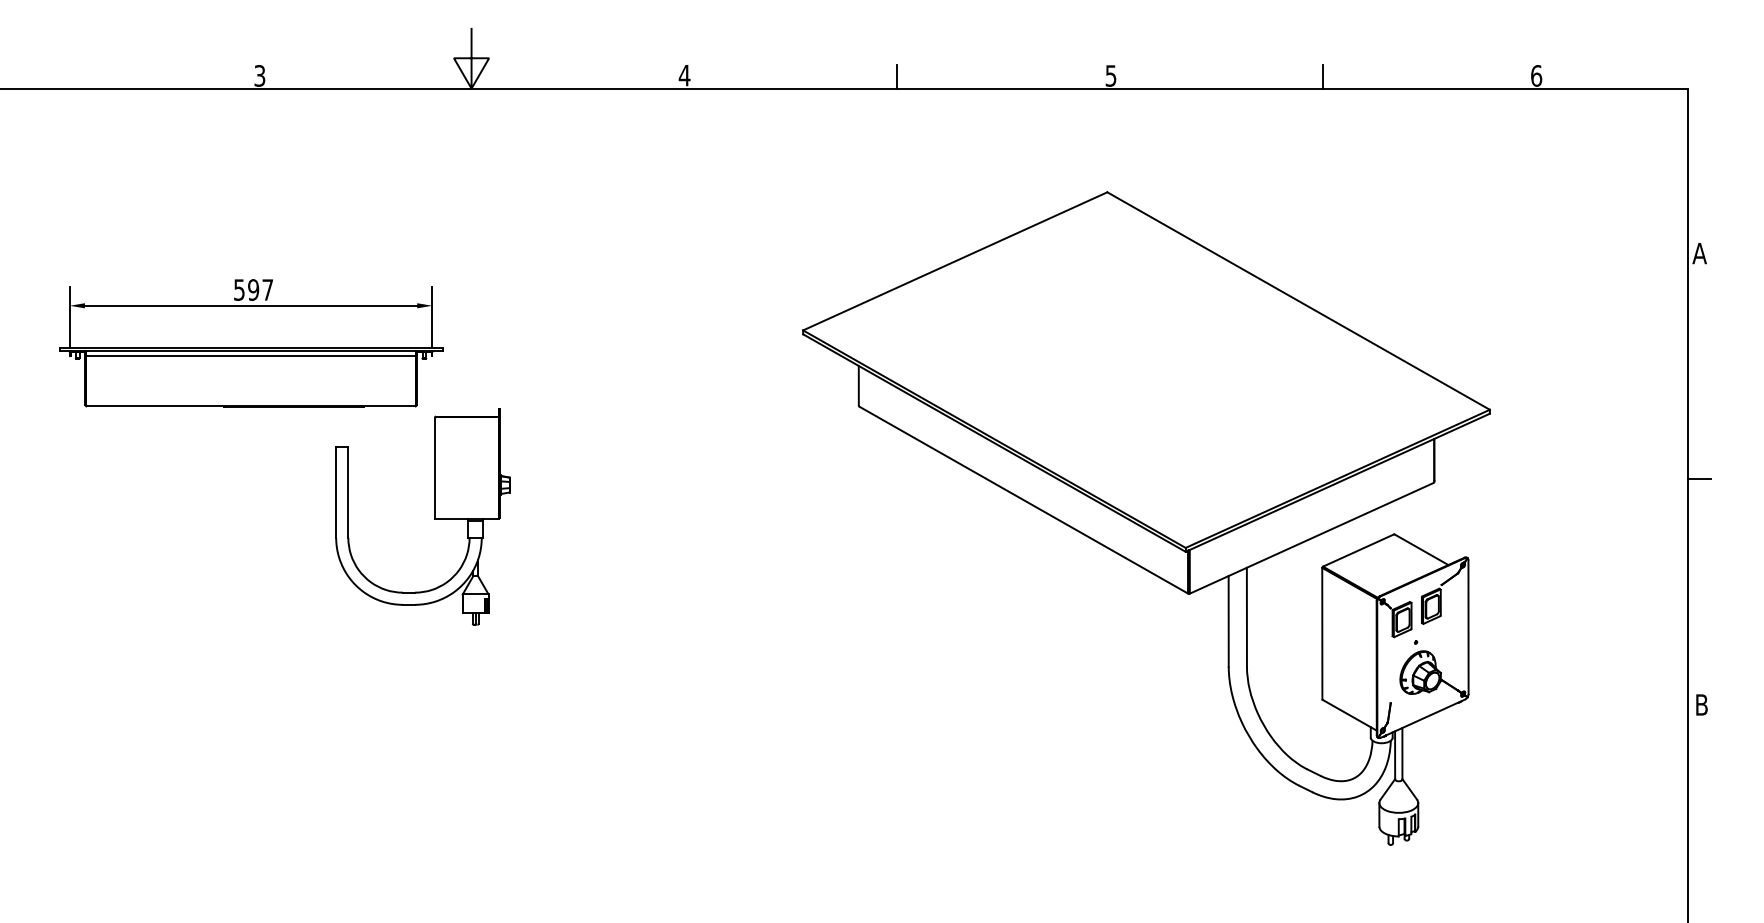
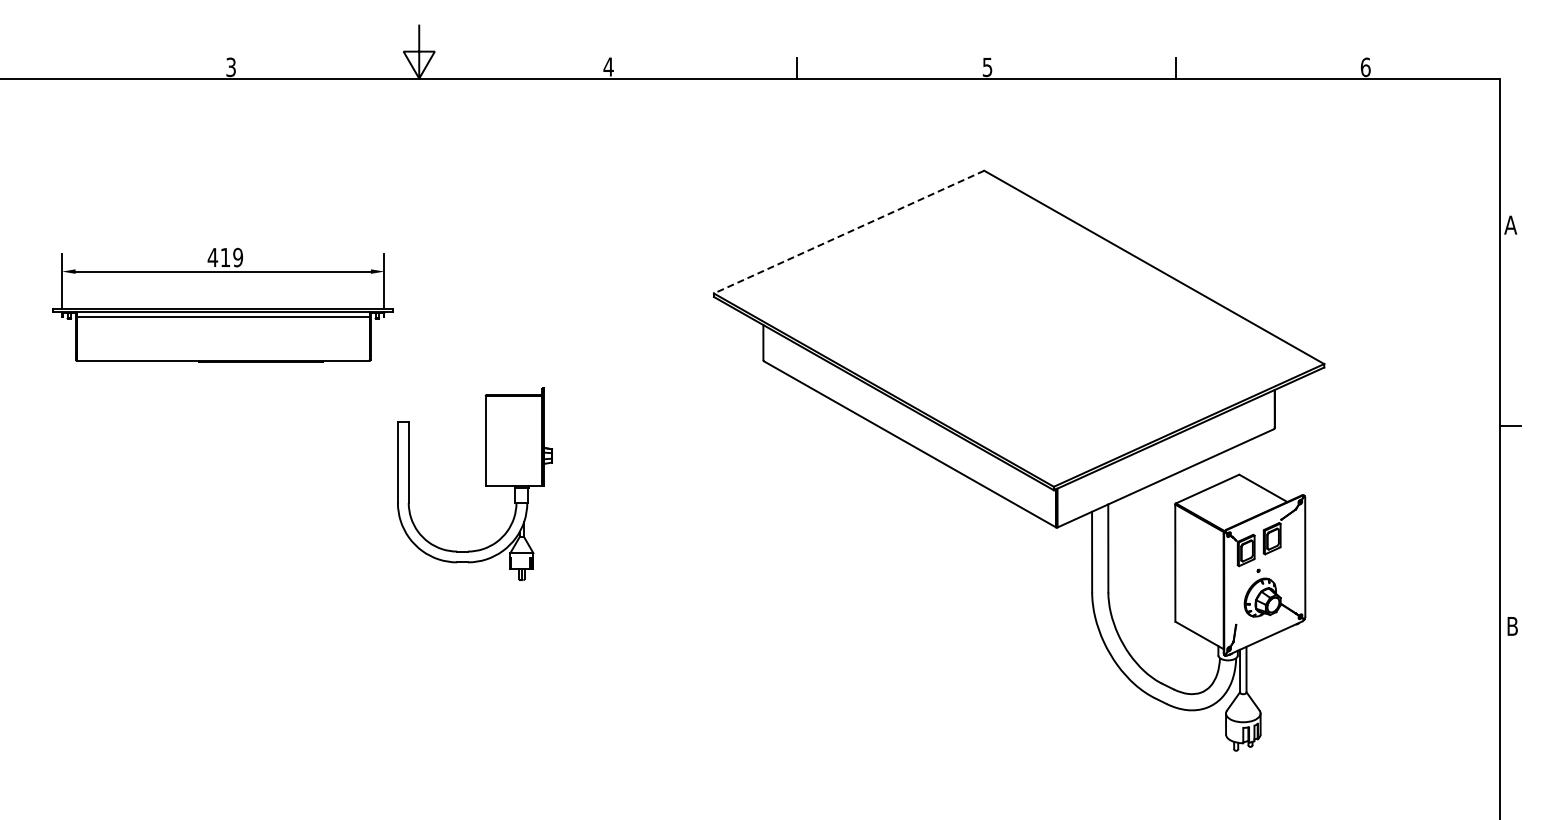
line: (954, 261) -> (848, 232), solid -> dashed
text: (253, 289) -> (225, 257), 597 -> 419
part: (434, 516) -> (485, 483), moved

